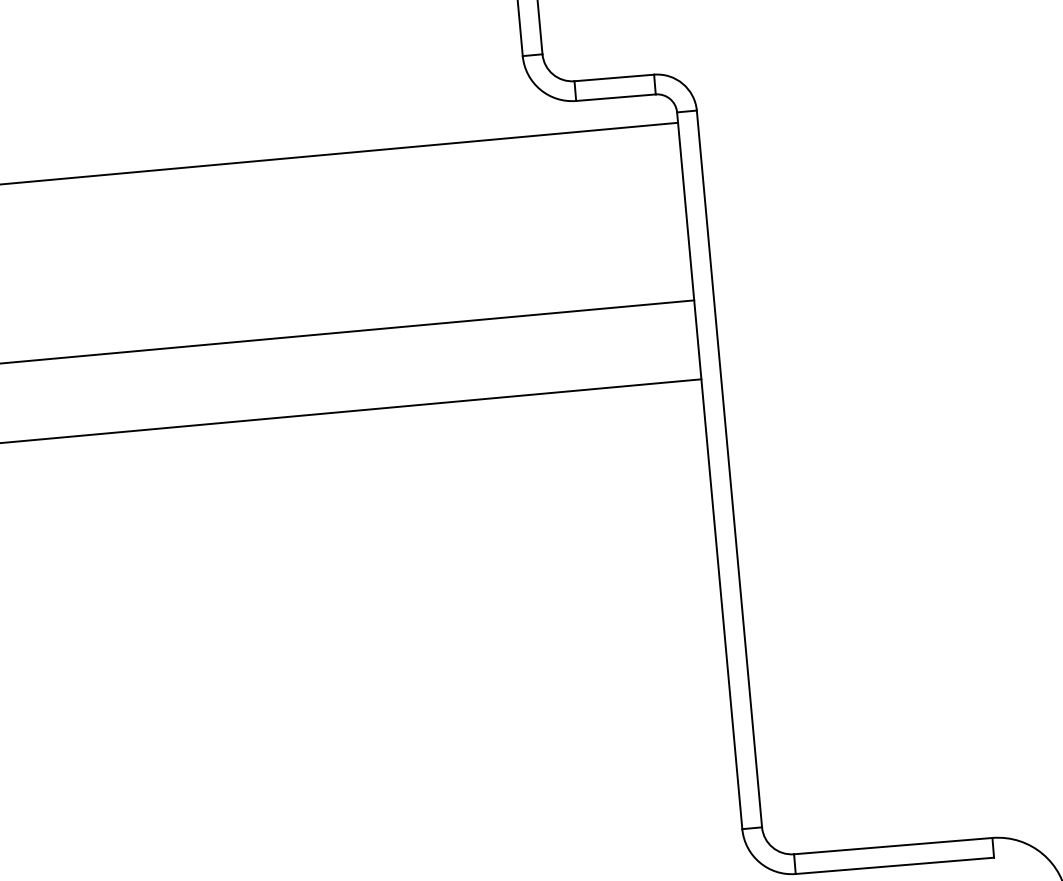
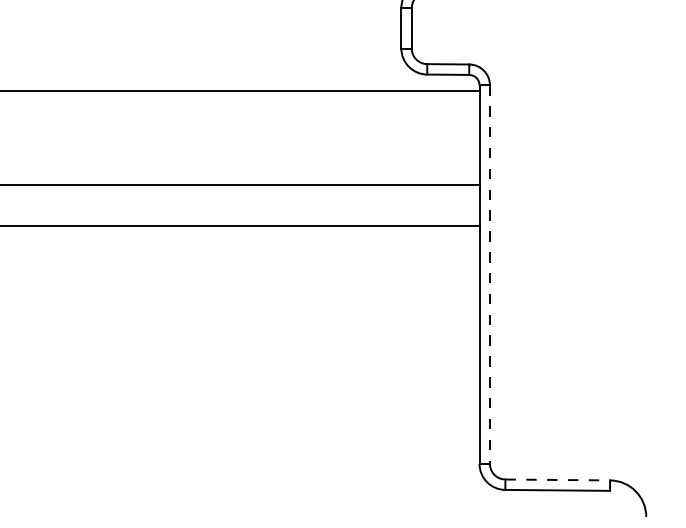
line: (728, 470) -> (489, 275), solid -> dashed
line: (894, 845) -> (558, 479), solid -> dashed

